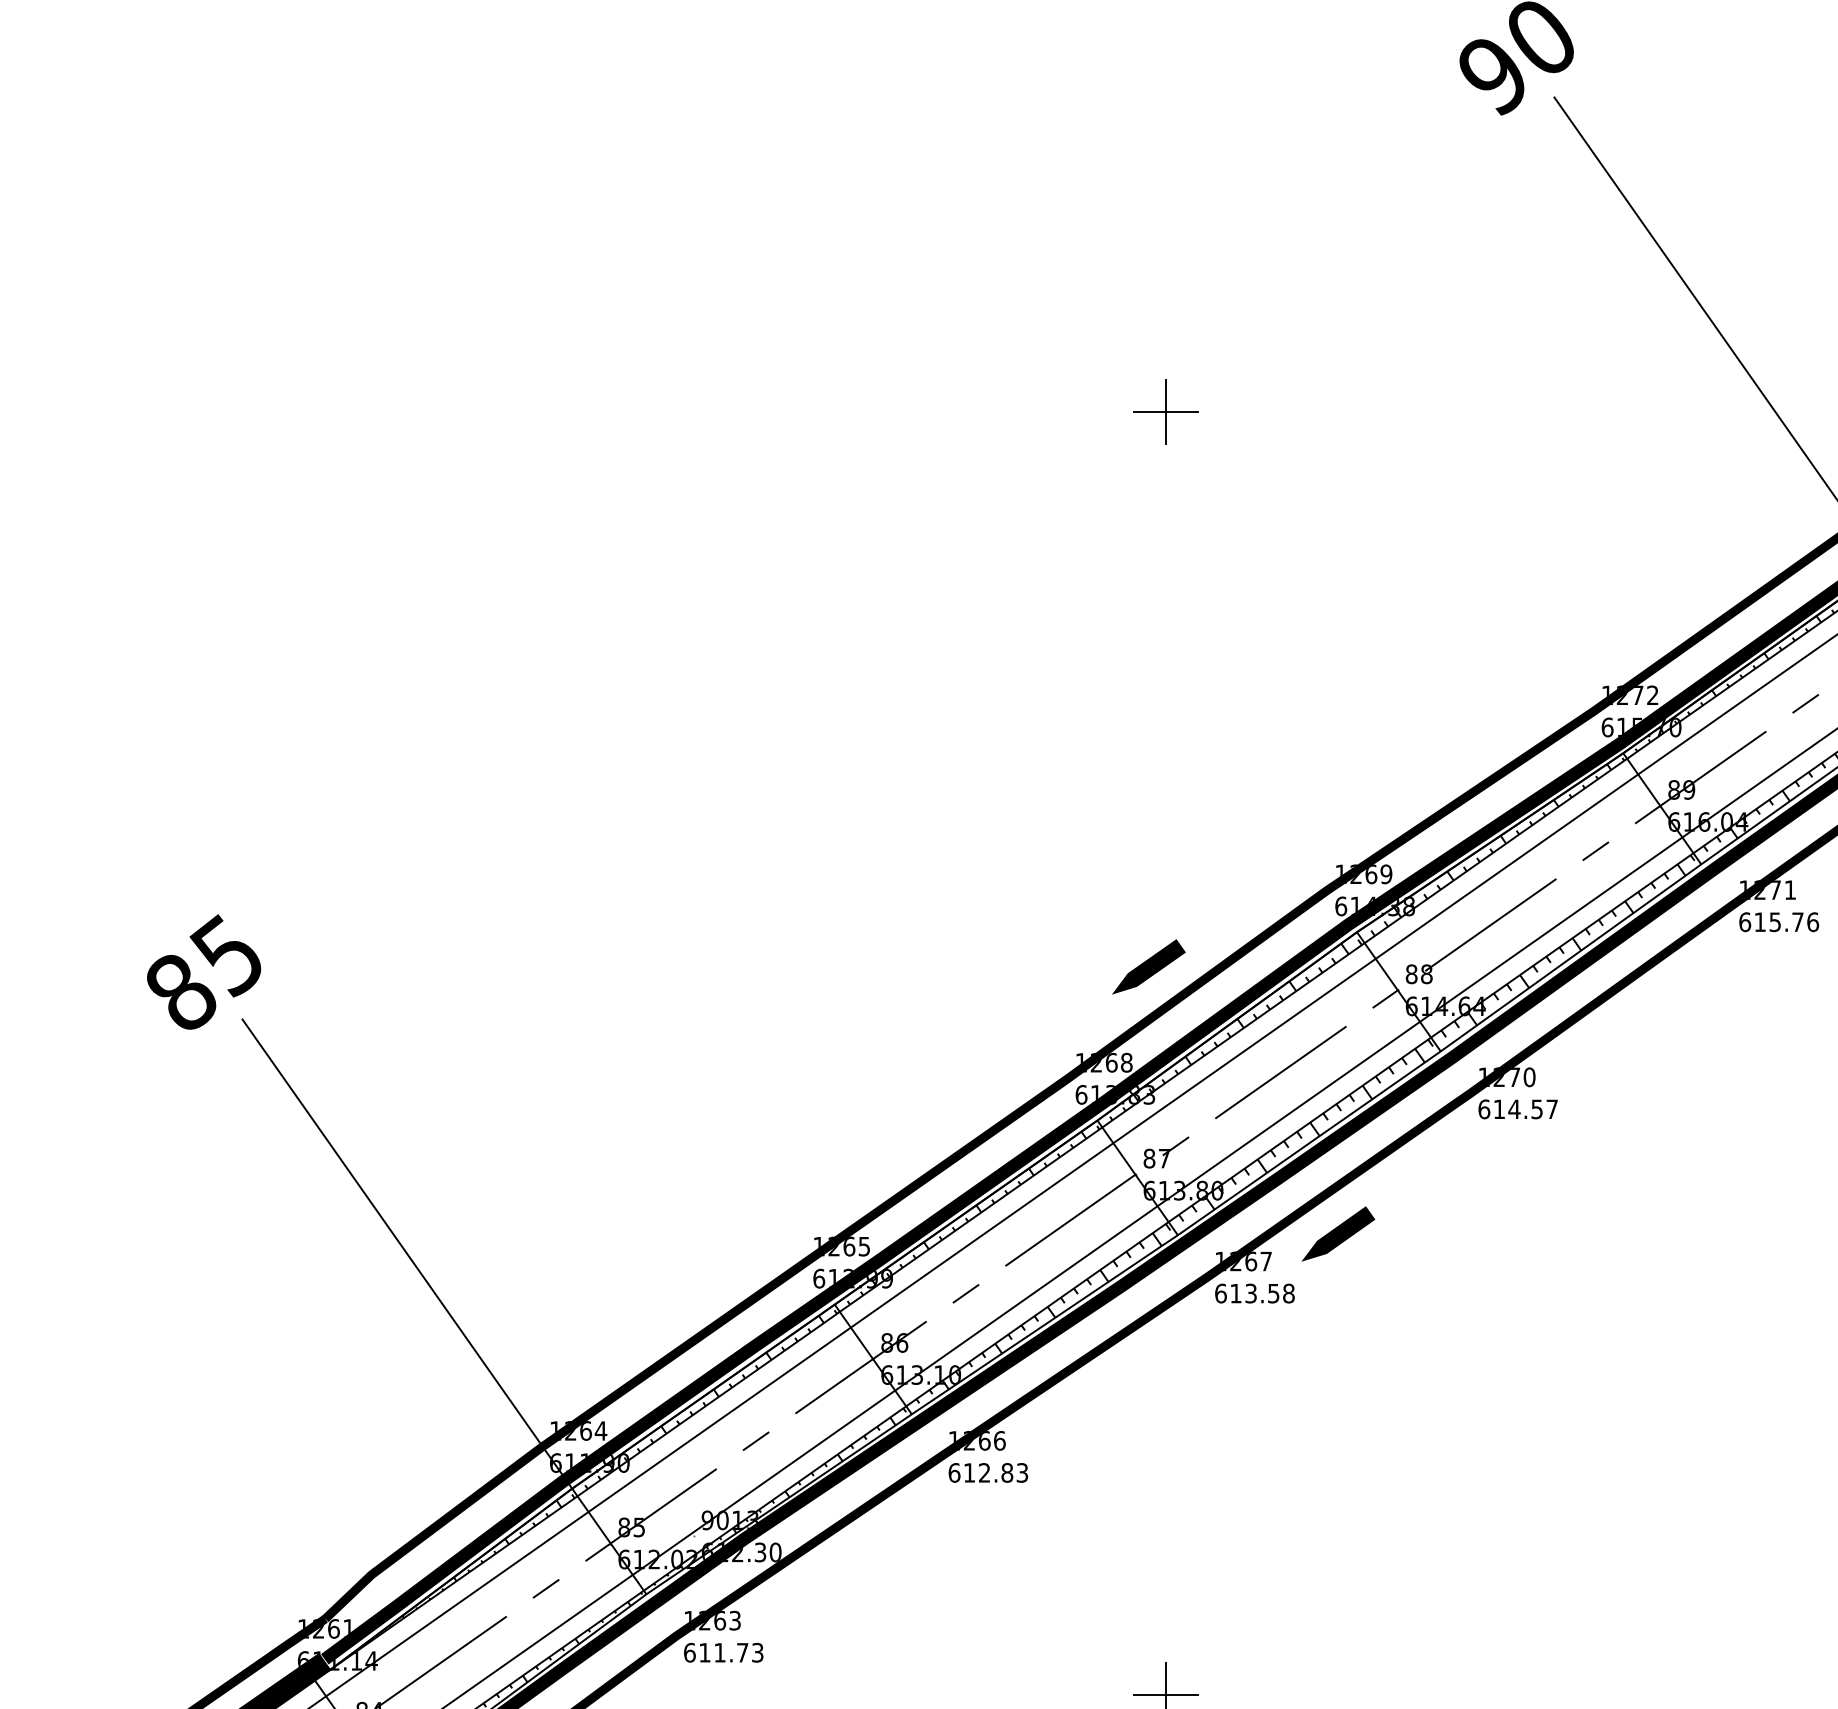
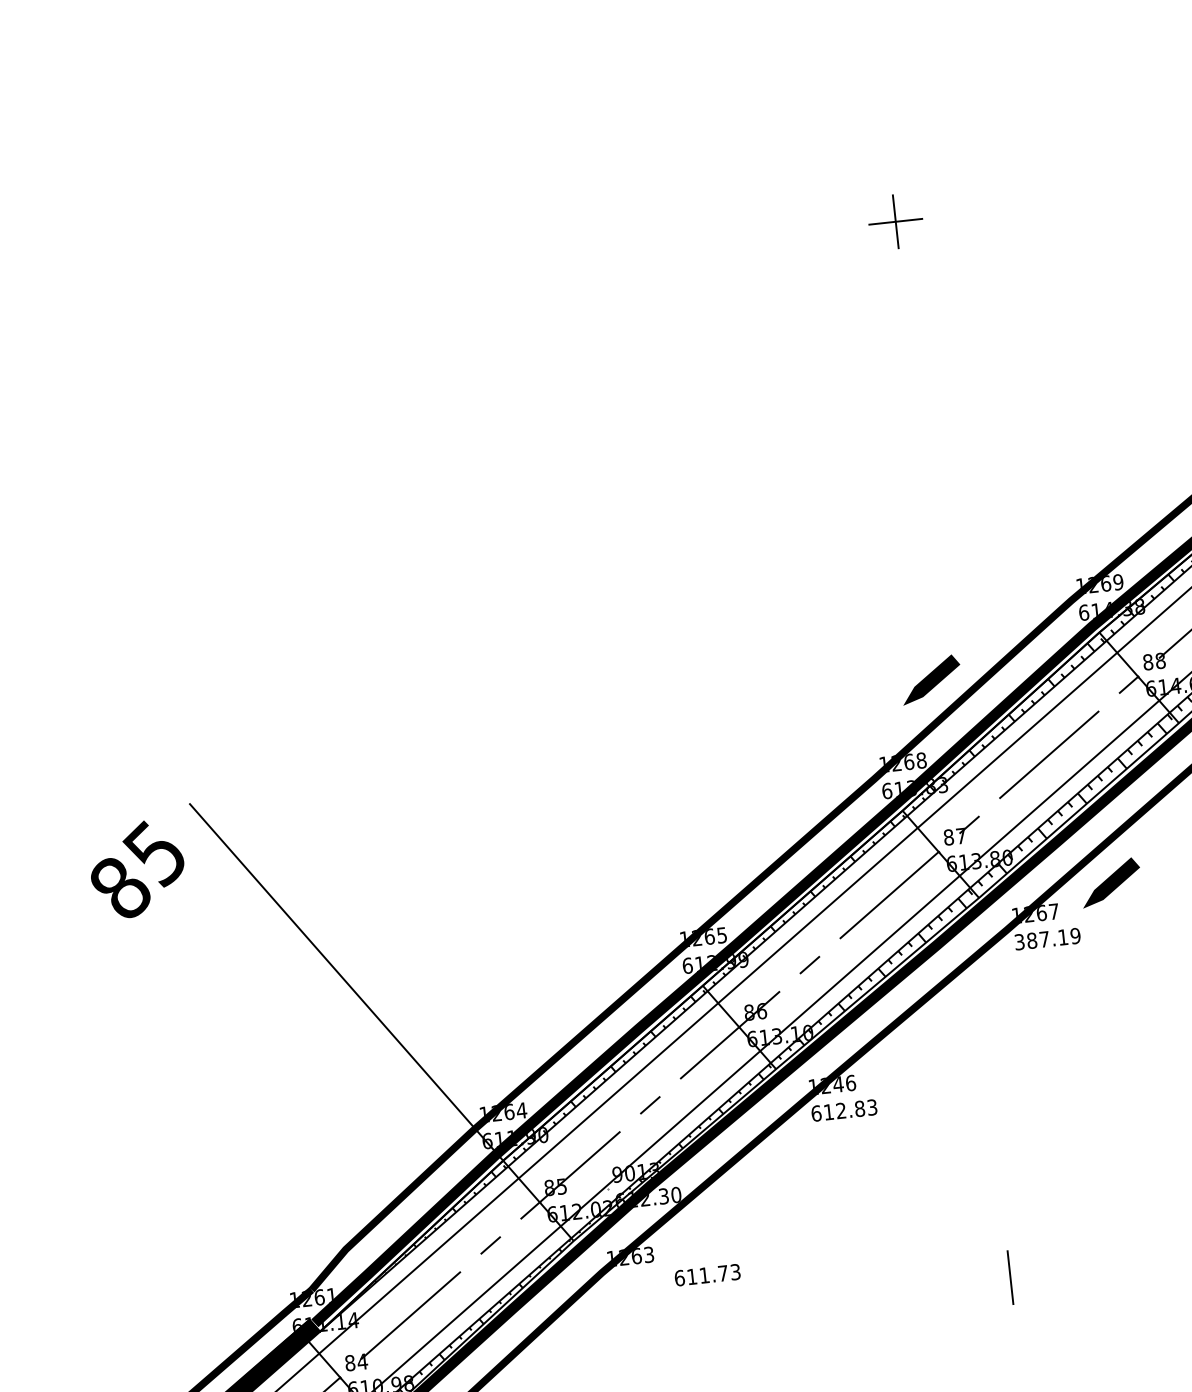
text: (204, 971) -> (137, 868), moved
text: (1254, 1293) -> (1047, 939), 613.58 -> 387.19
text: (984, 1440) -> (838, 1084), 1266 -> 1246
text: (723, 1652) -> (707, 1274), moved
line: (1166, 1695) -> (1010, 1277), removed

